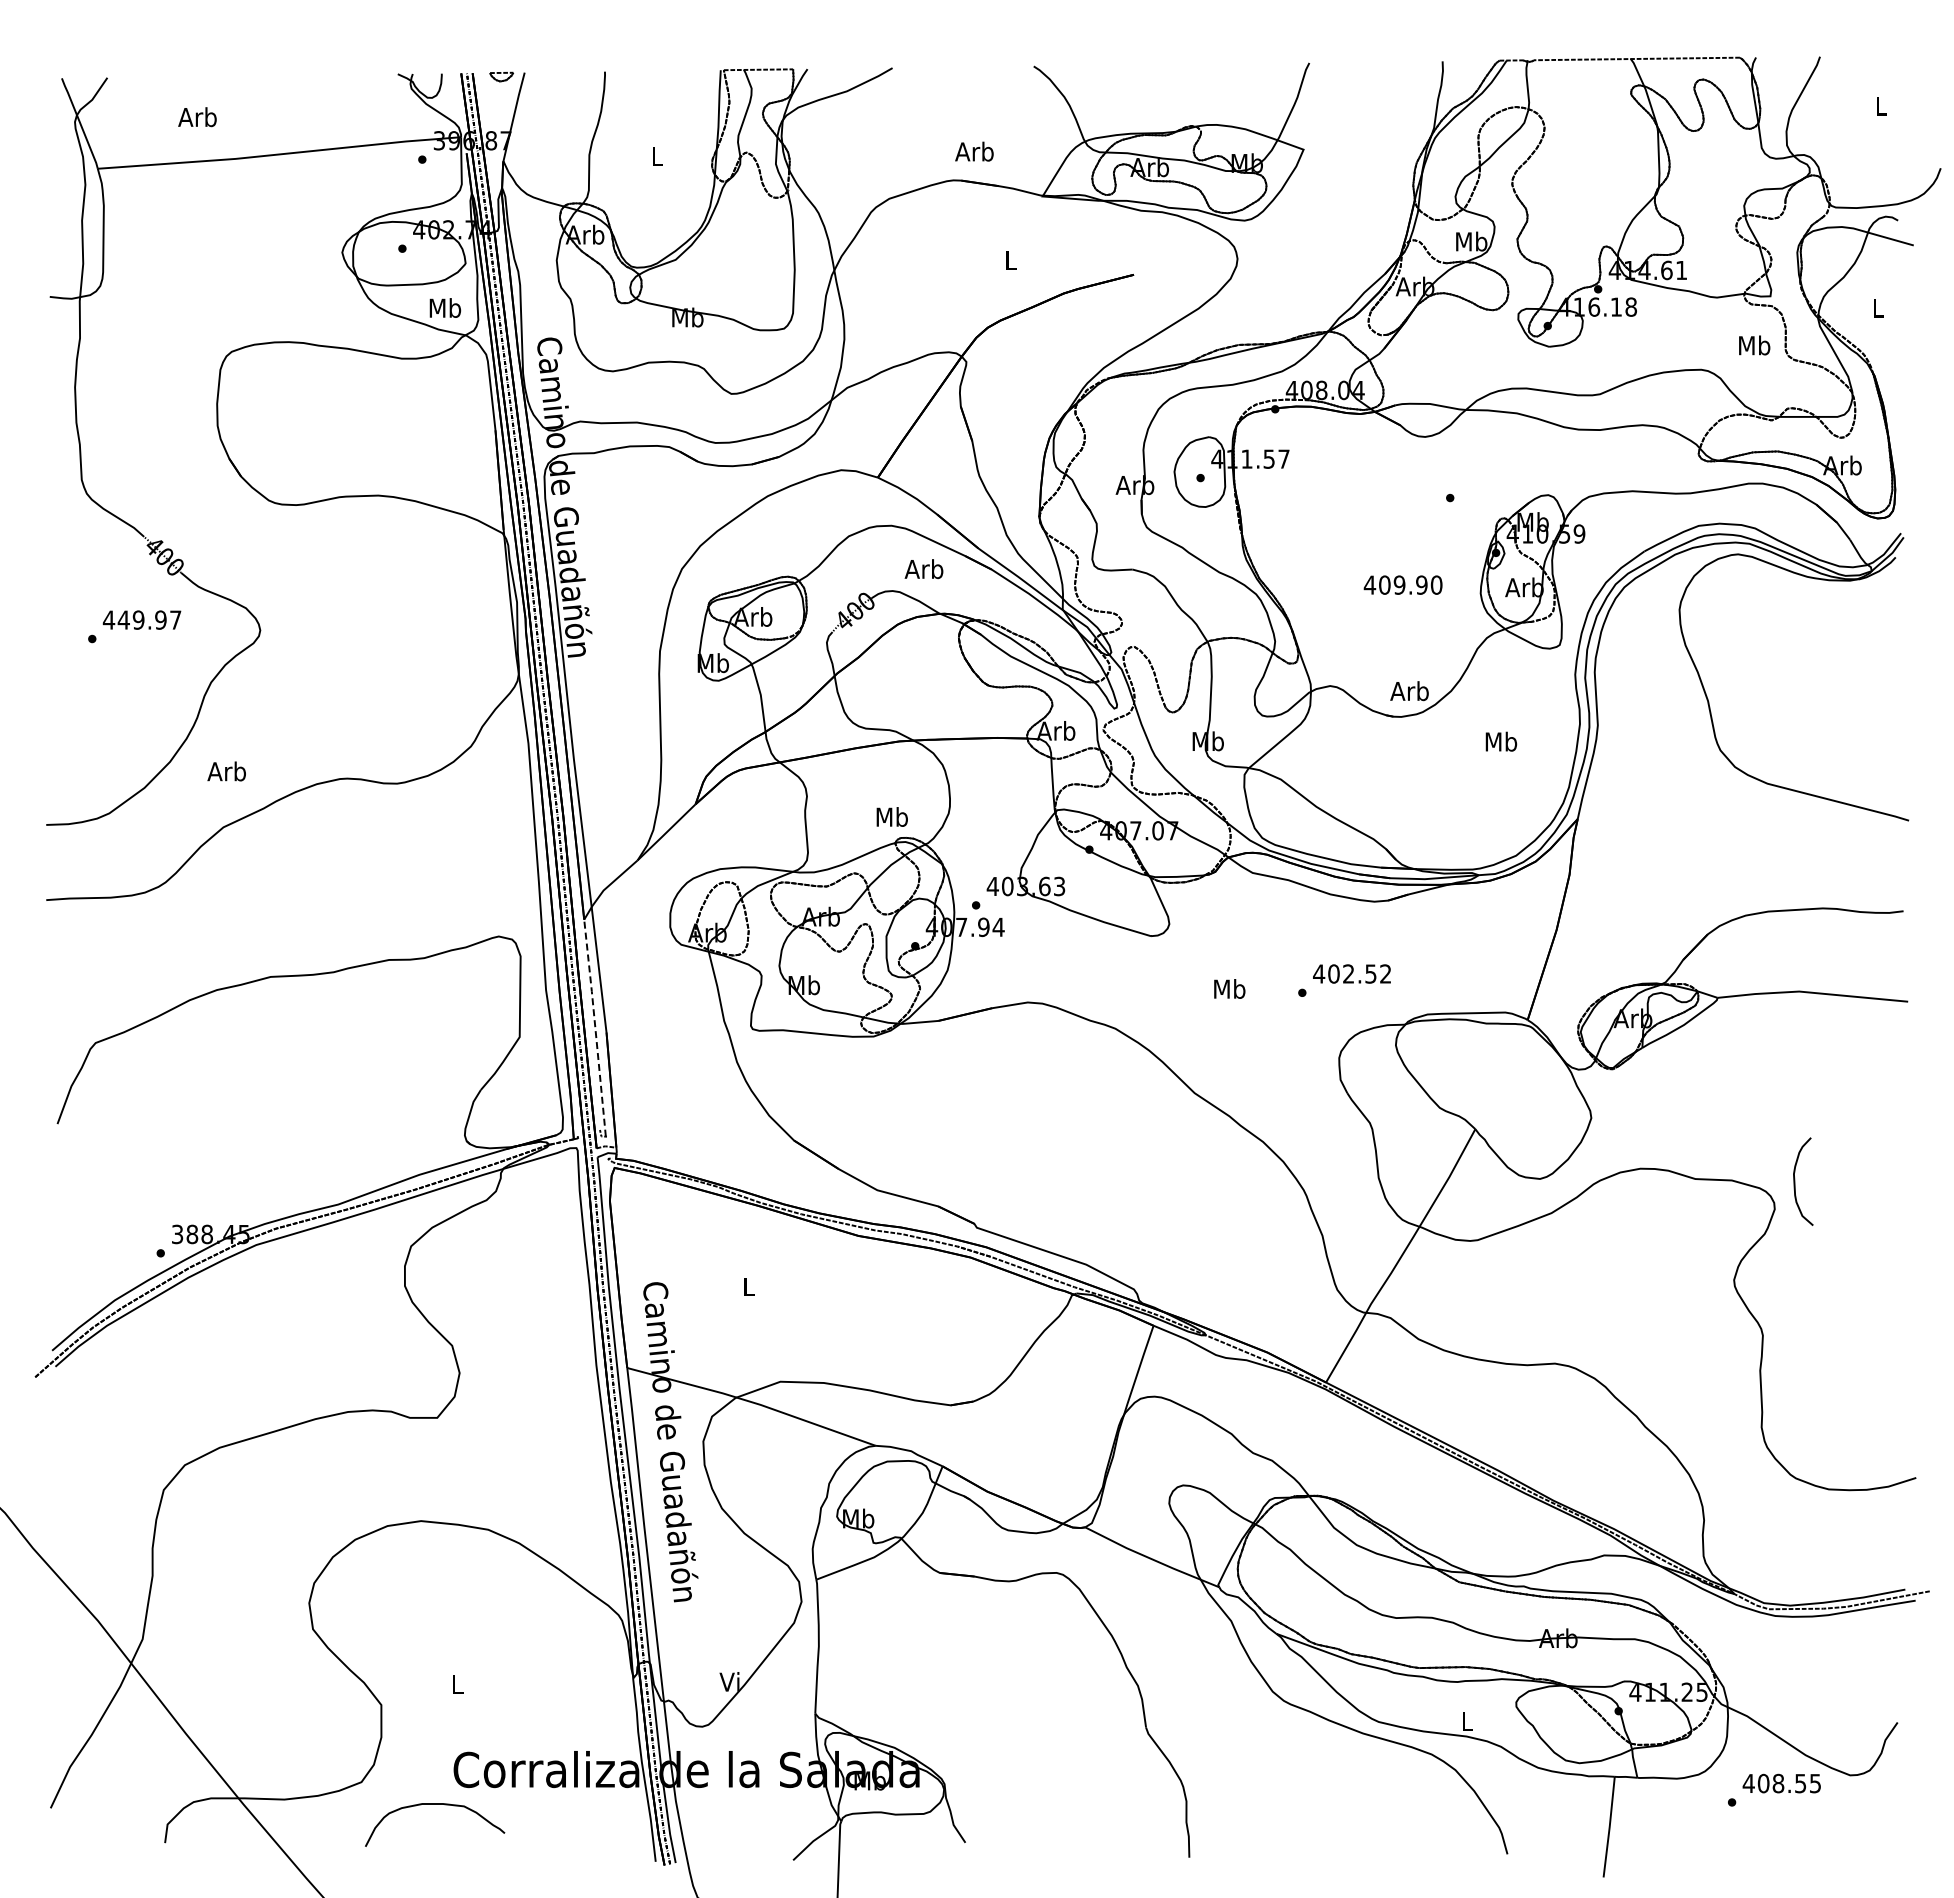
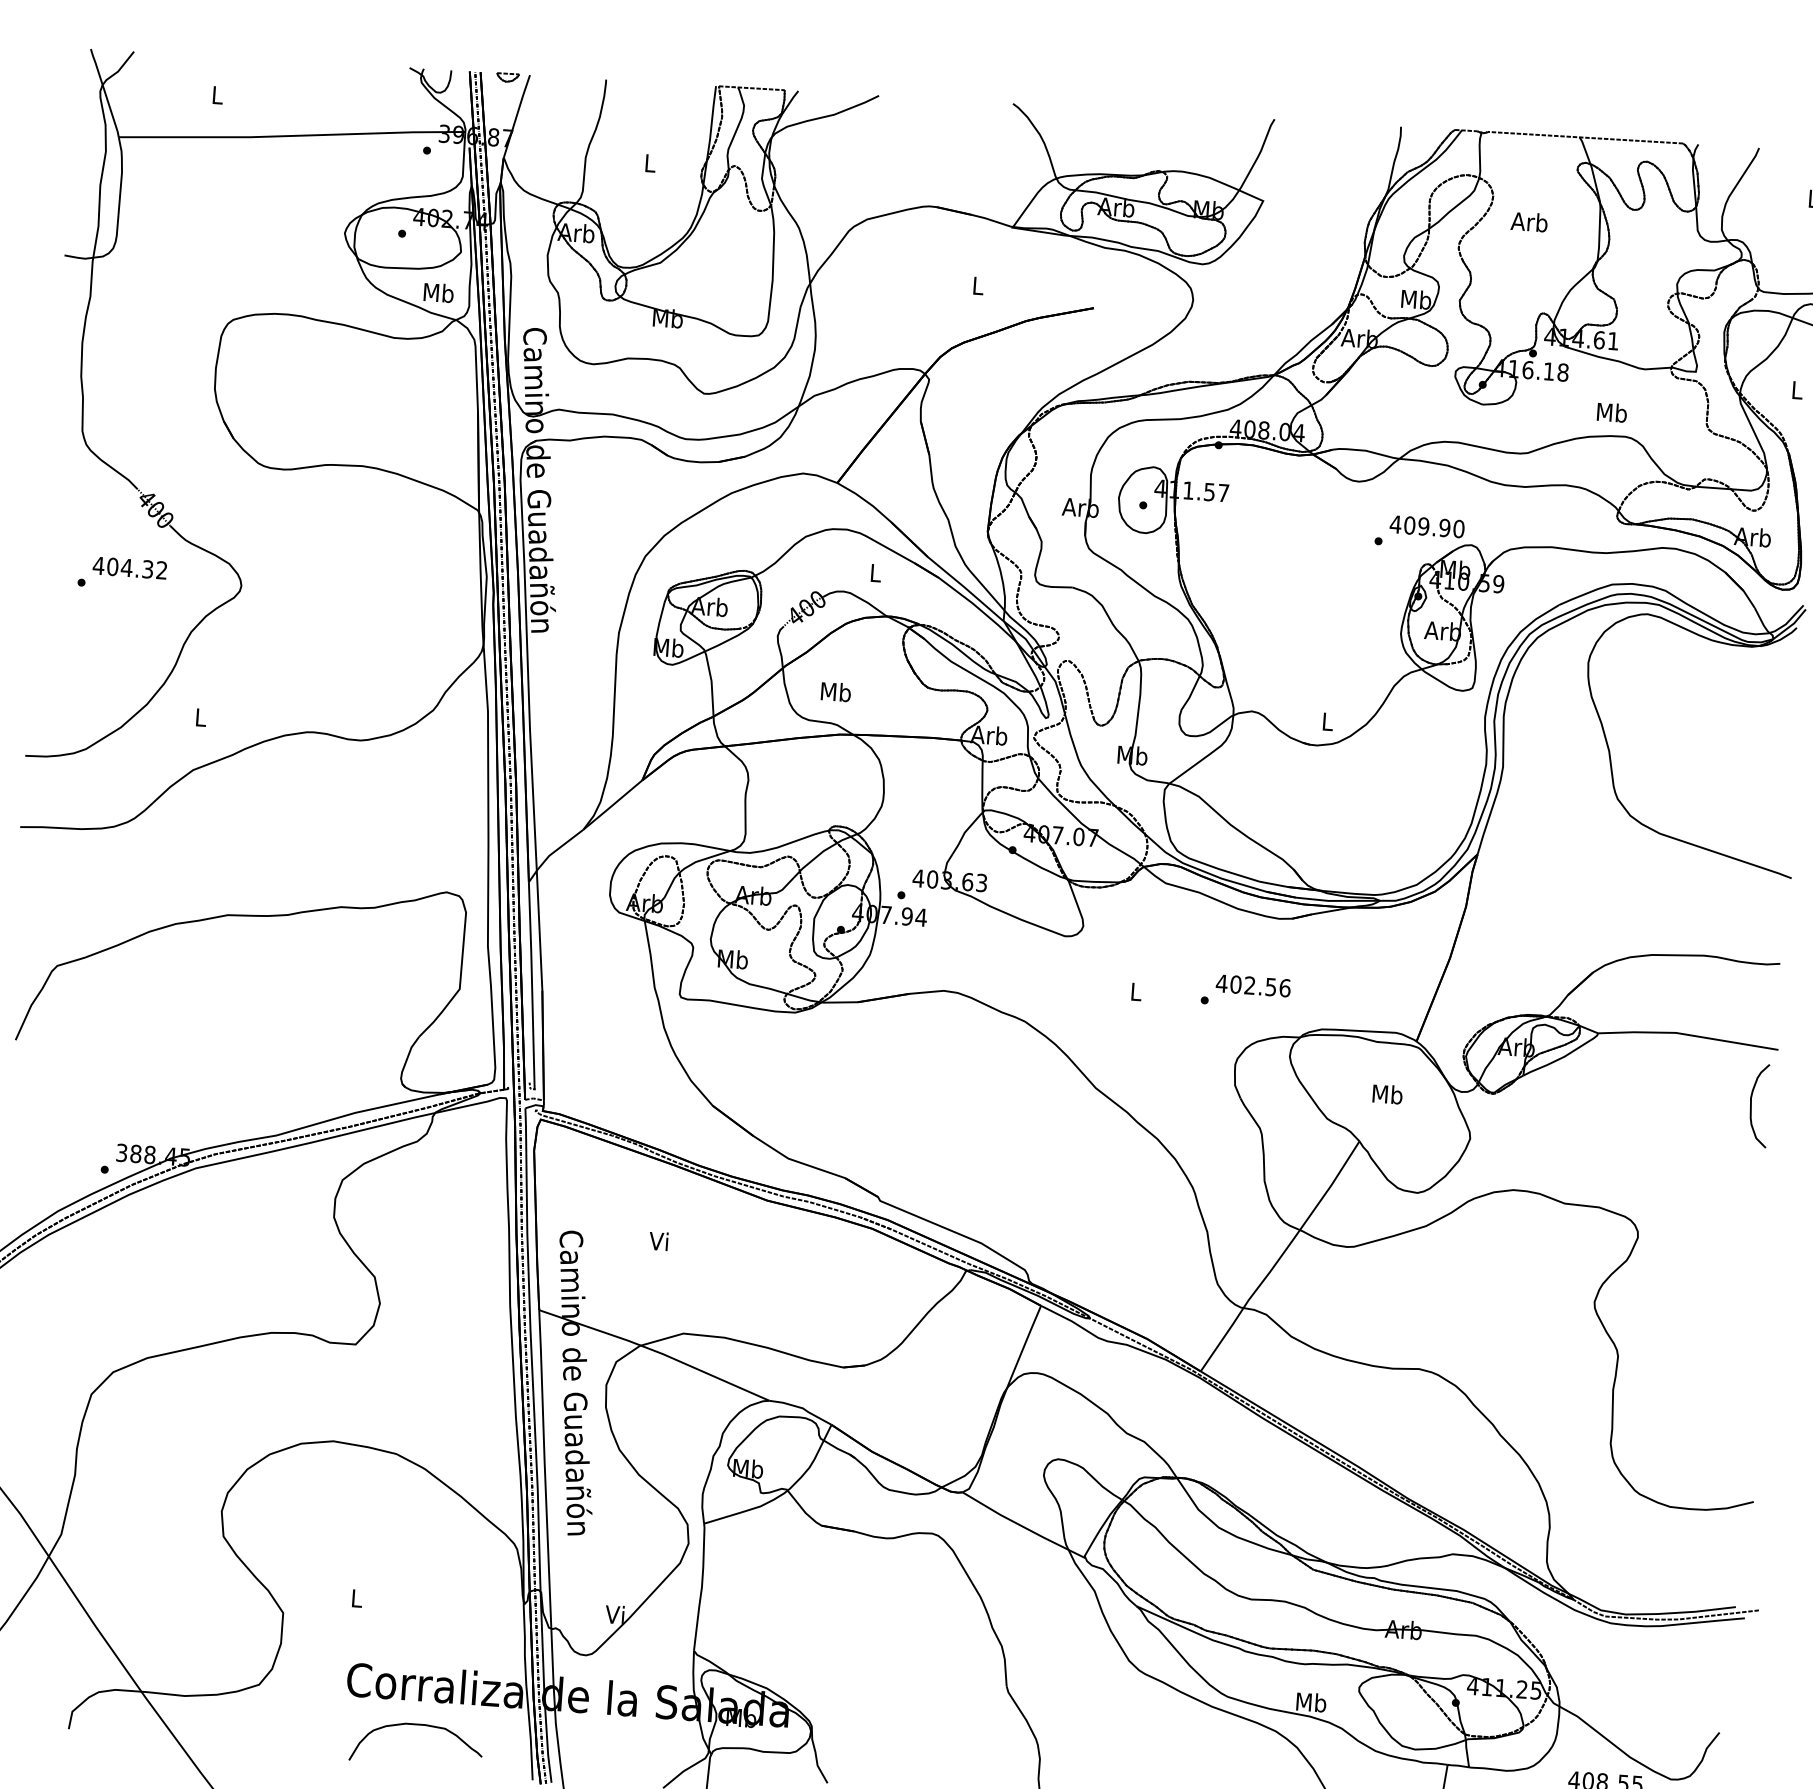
text: (197, 117) -> (216, 95), Arb -> L
text: (974, 151) -> (1529, 221), moved
text: (1754, 345) -> (1611, 412), moved
text: (923, 569) -> (874, 573), Arb -> L
text: (1402, 584) -> (1426, 526), moved
text: (149, 619) -> (137, 568), 449.97 -> 404.32
text: (1409, 691) -> (1326, 721), Arb -> L
text: (1501, 741) -> (1387, 1094), moved
text: (226, 771) -> (199, 717), Arb -> L
text: (891, 816) -> (835, 691), moved
text: (1385, 973) -> (1284, 987), 402.52 -> 402.56
text: (1229, 988) -> (1135, 991), Mb -> L
line: (595, 1027) -> (532, 985), dashed -> solid
curve: (1795, 1181) -> (1752, 1105), moved
text: (747, 1286) -> (658, 1241), L -> Vi
text: (1466, 1721) -> (1310, 1702), L -> Mb
curve: (435, 1804) -> (418, 1725), moved

